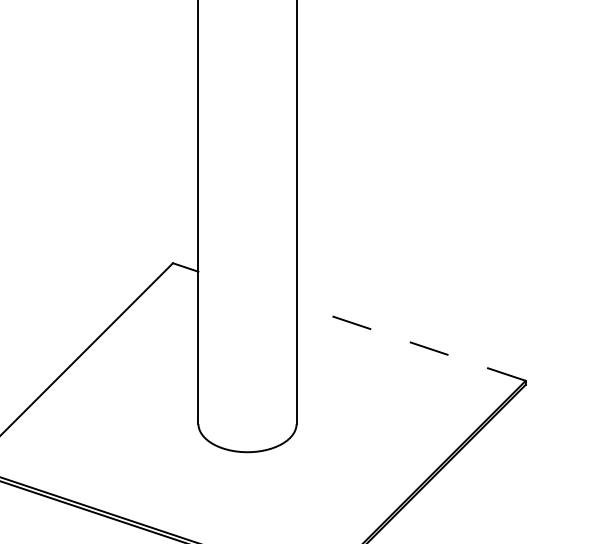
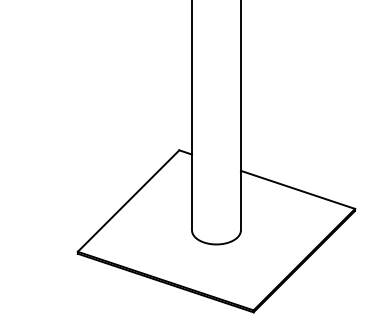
line: (410, 341) -> (297, 189), dashed -> solid

